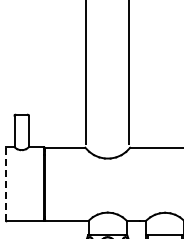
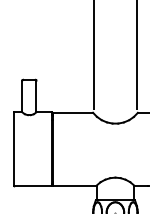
line: (6, 184) -> (14, 149), dashed -> solid

